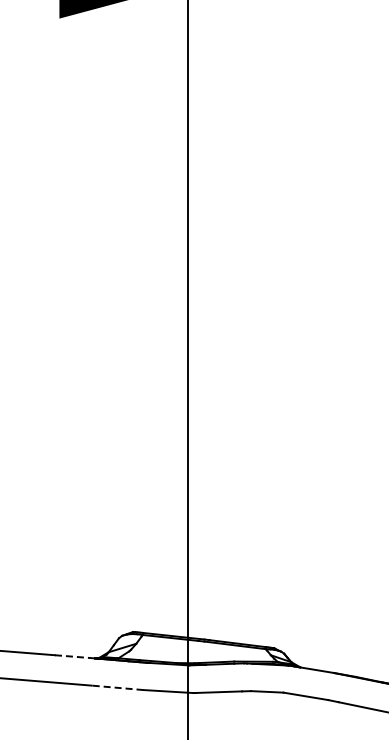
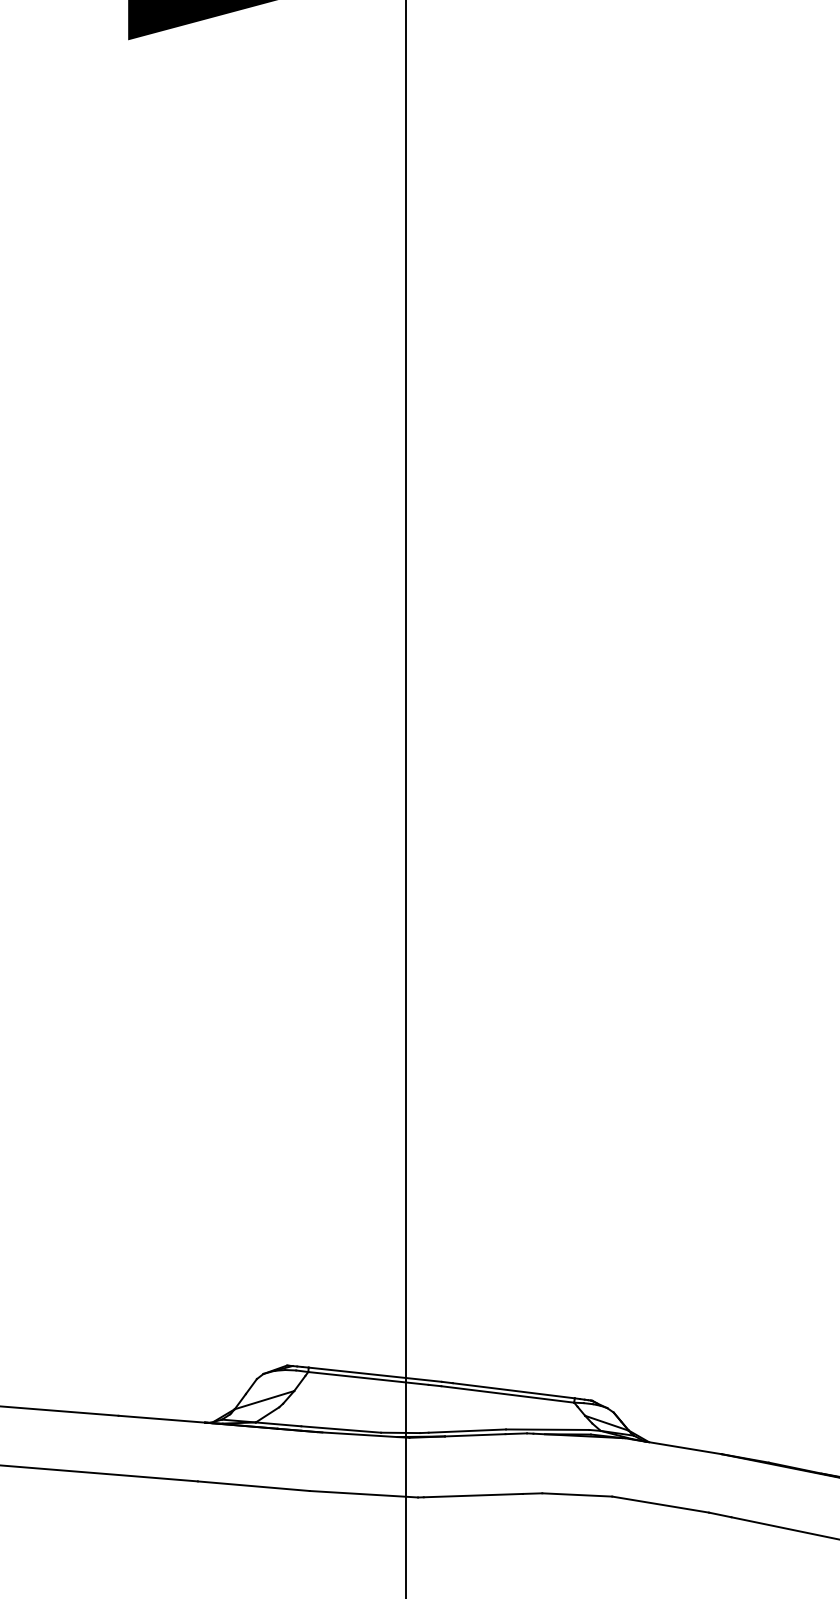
line: (75, 656) -> (162, 1418), dashed -> solid
line: (117, 687) -> (253, 1485), dashed -> solid

